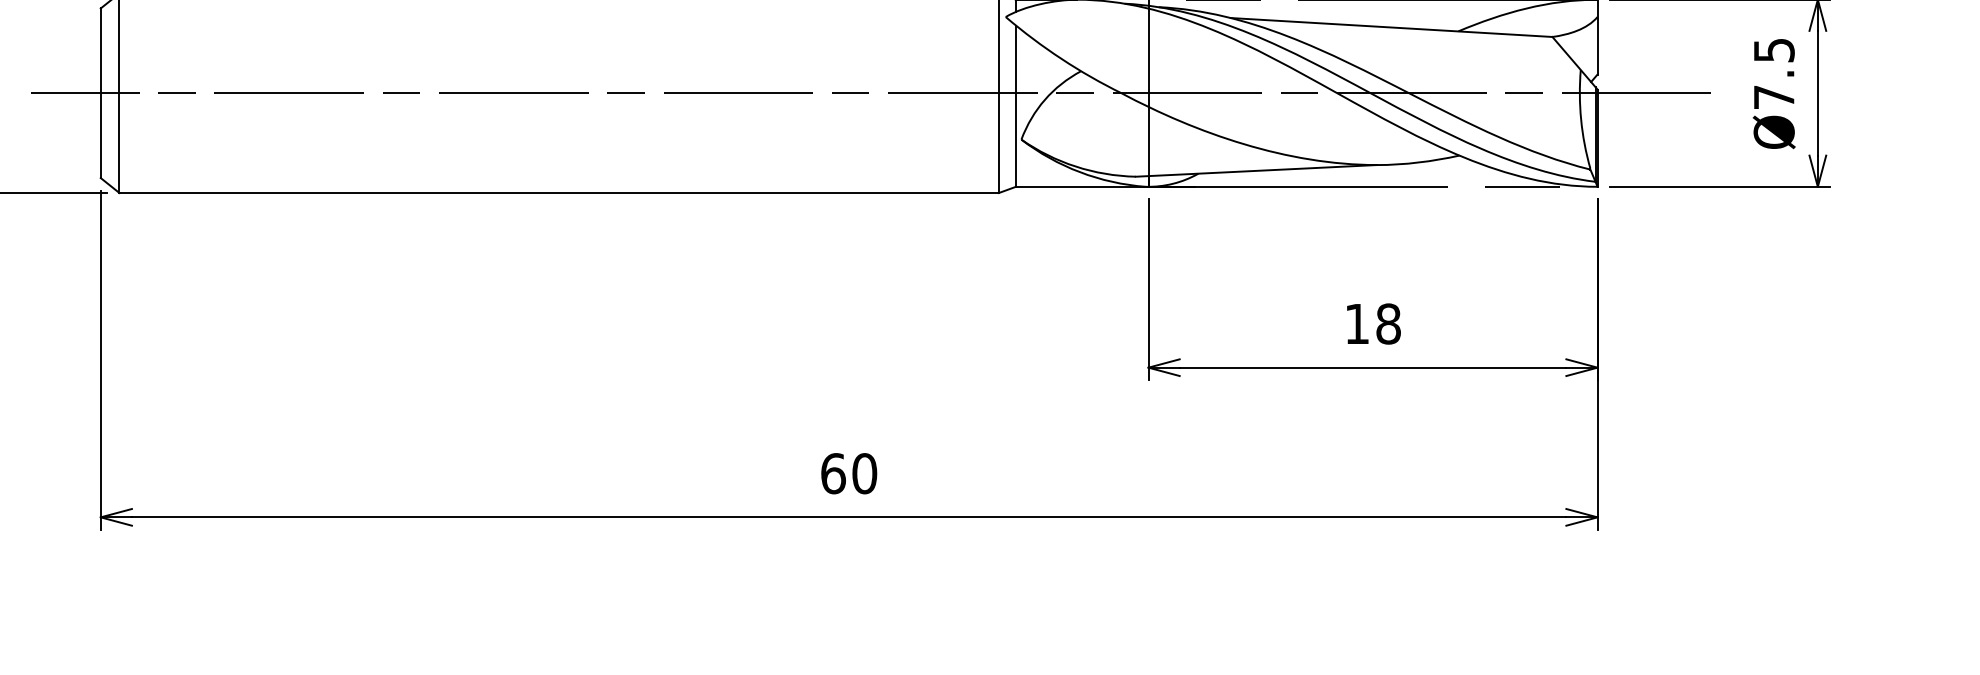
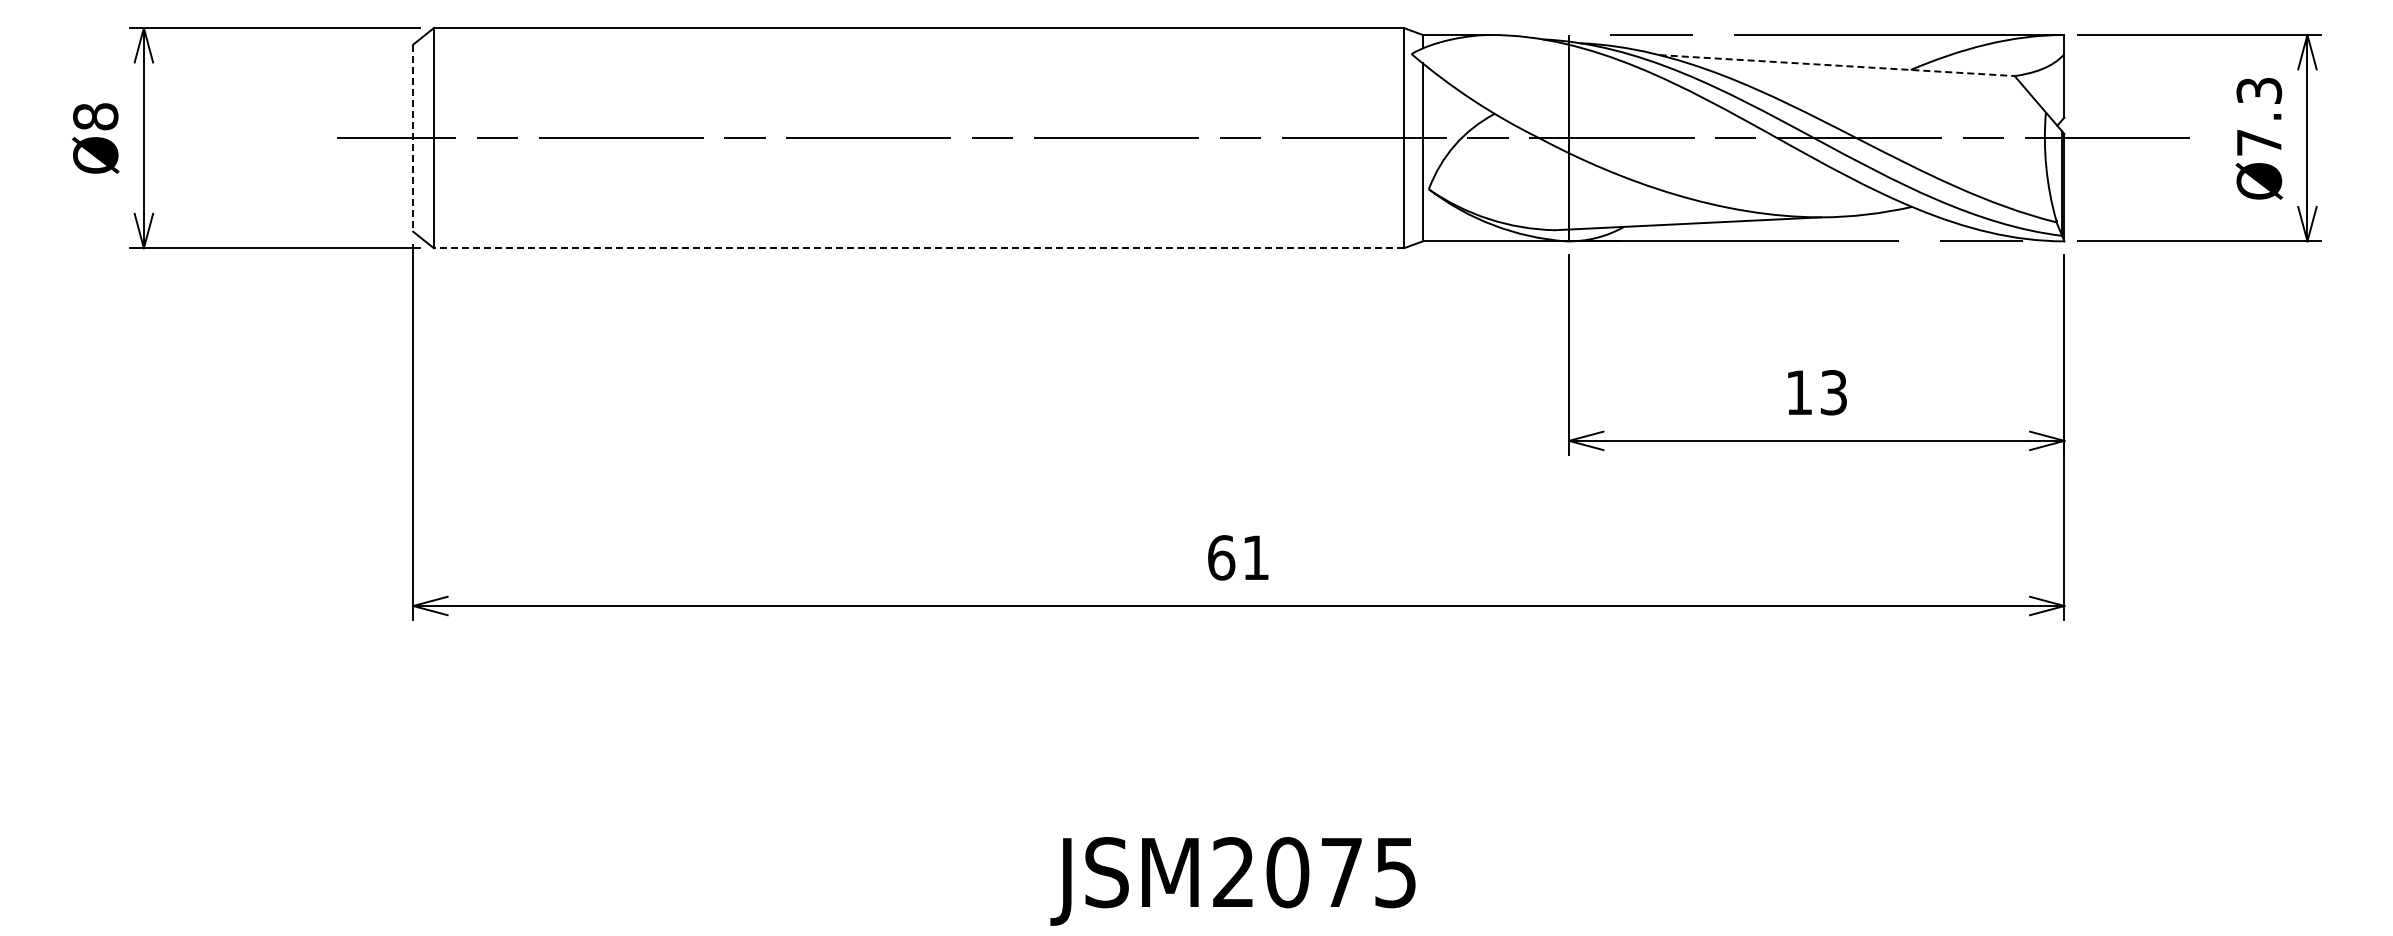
line: (1391, 27) -> (1837, 65), solid -> dashed
text: (1773, 50) -> (2258, 90), Ø7.5 -> Ø7.3
line: (100, 93) -> (413, 138), solid -> dashed
line: (558, 193) -> (918, 248), solid -> dashed
text: (1388, 323) -> (1833, 392), 18 -> 13
text: (864, 473) -> (1255, 557), 60 -> 61

